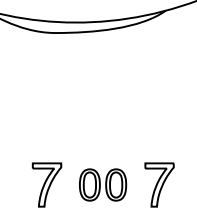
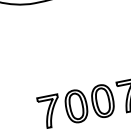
part: (102, 184) -> (89, 103), size x1.43

